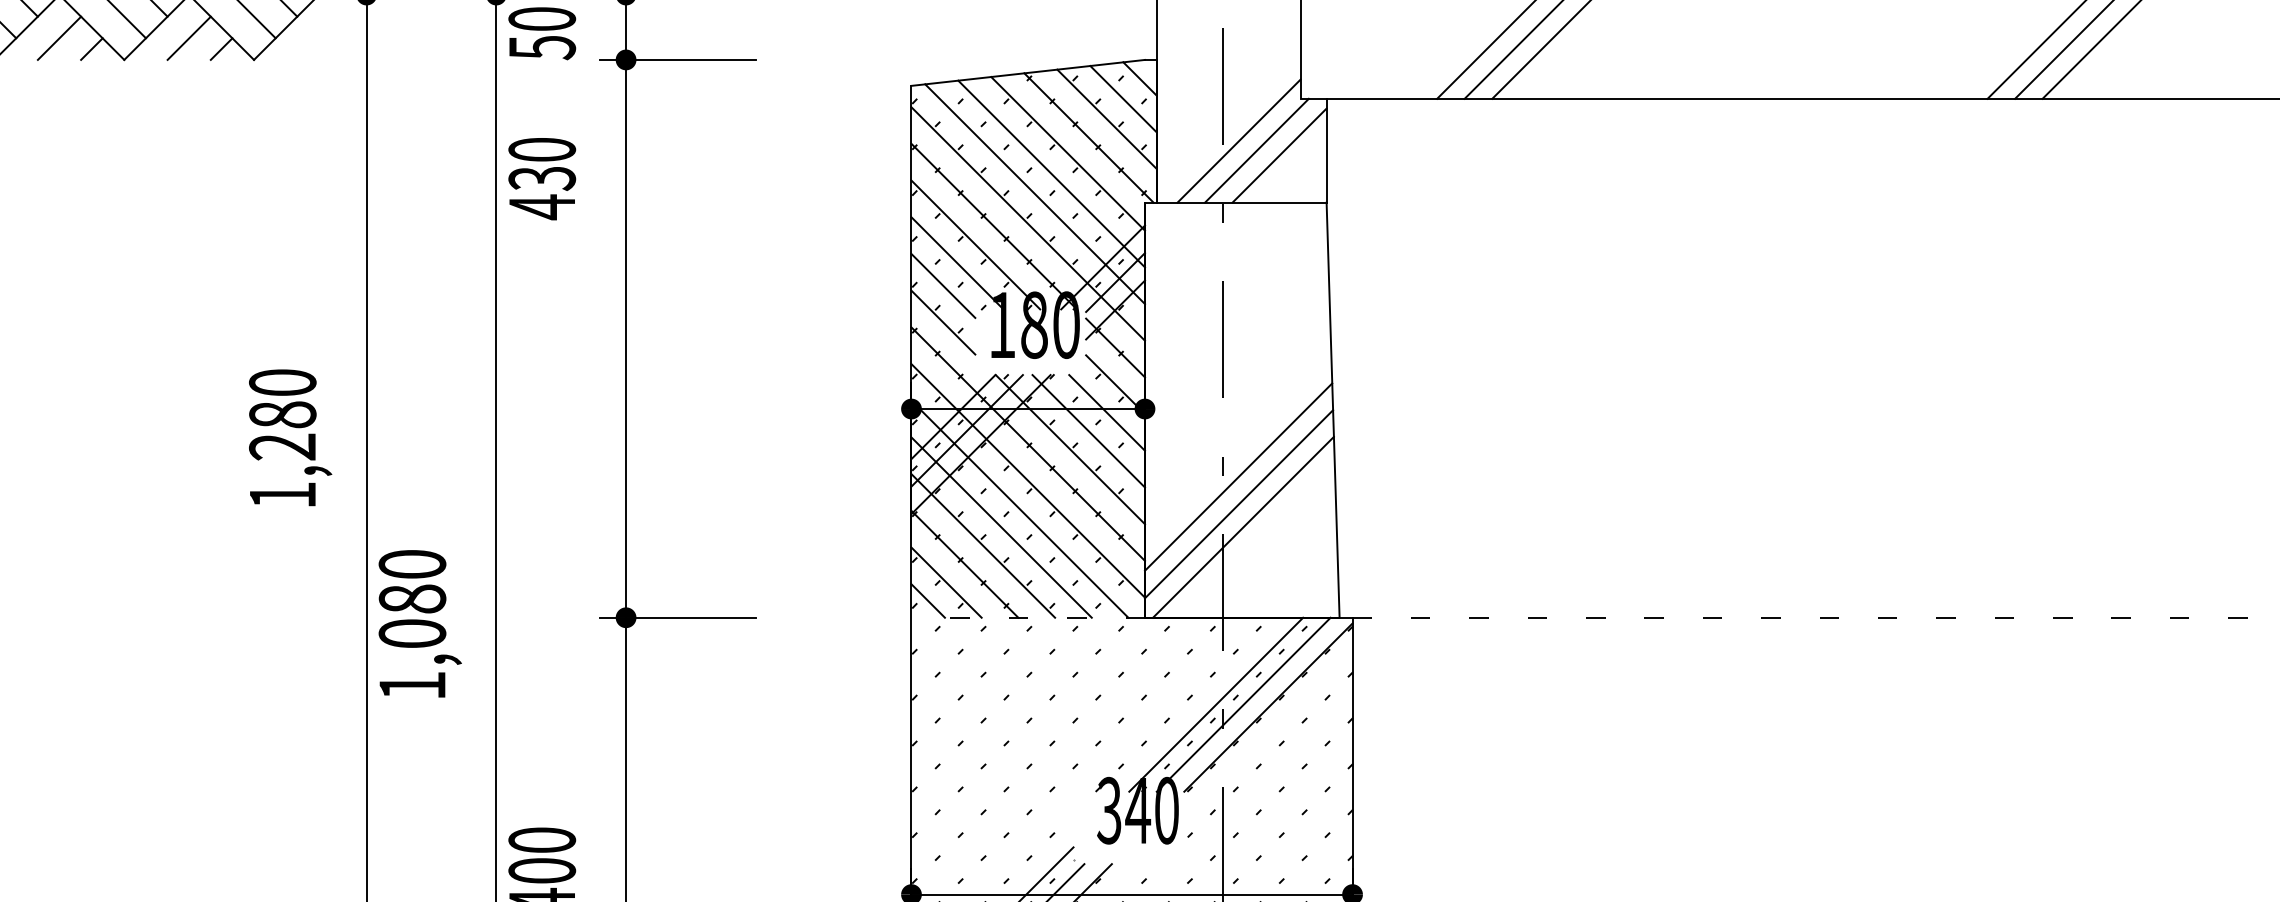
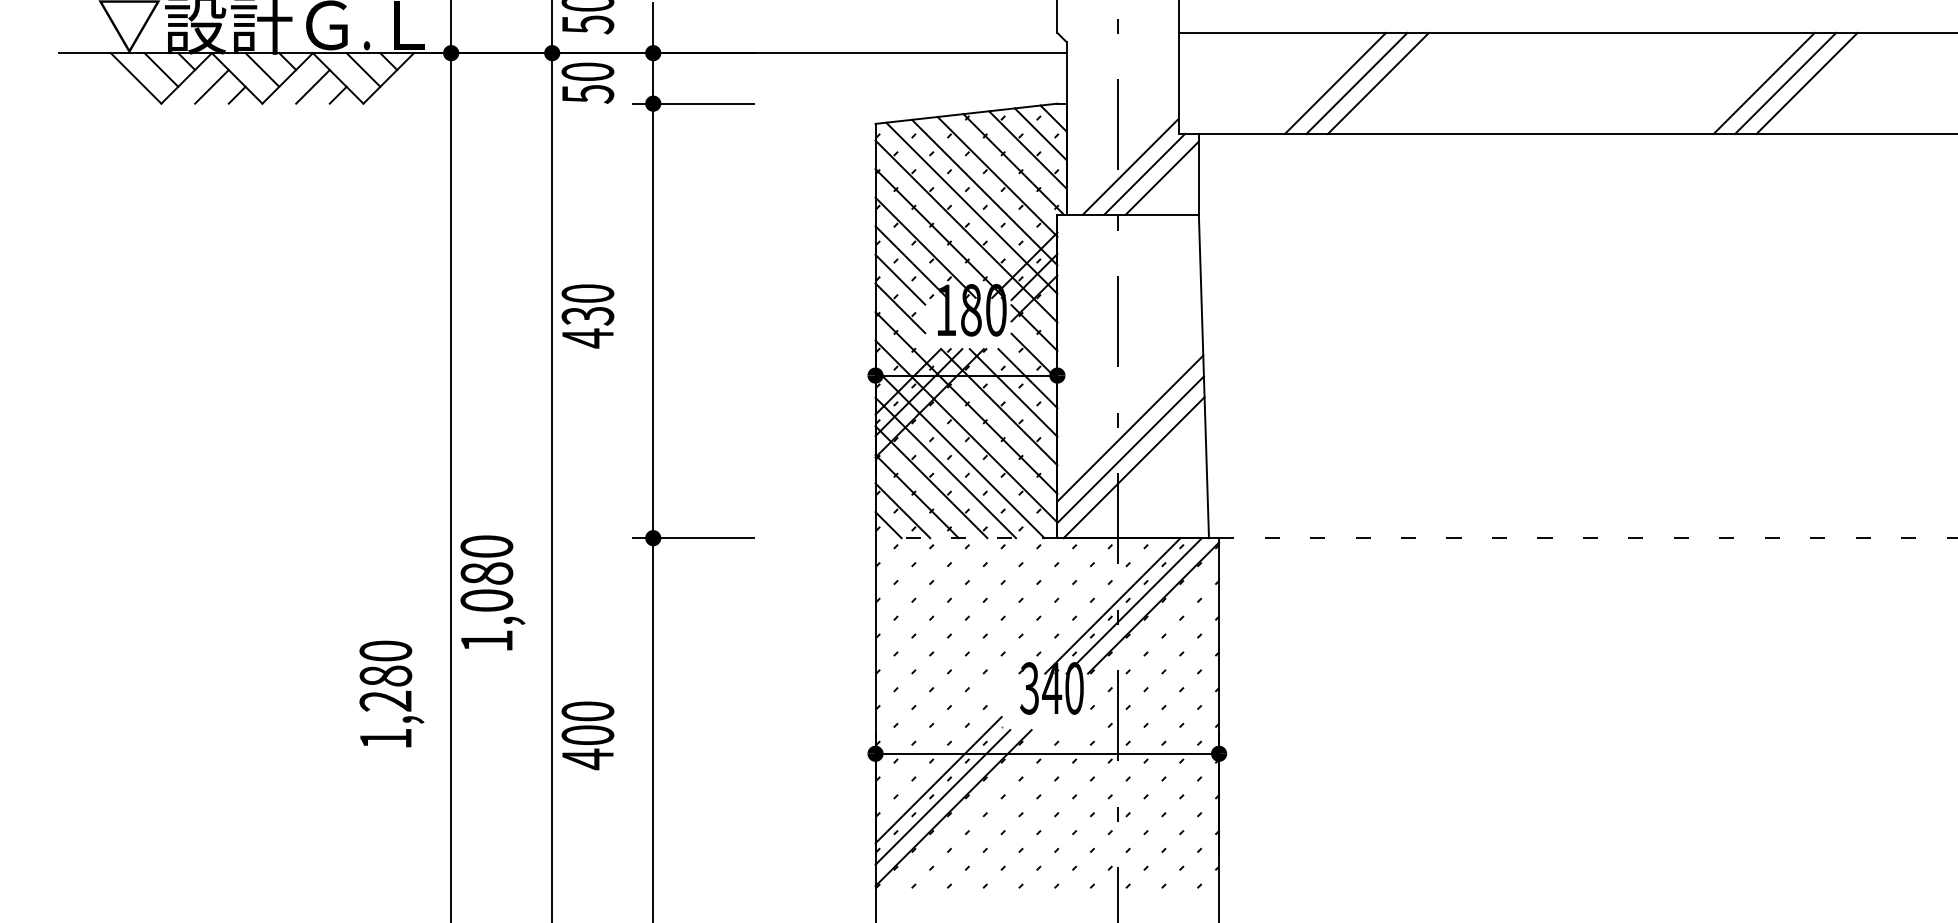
text: (541, 179) -> (587, 316), moved
text: (290, 437) -> (391, 693), moved
text: (419, 623) -> (492, 592), moved

